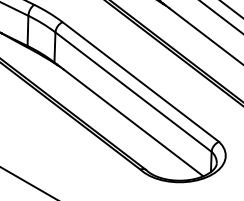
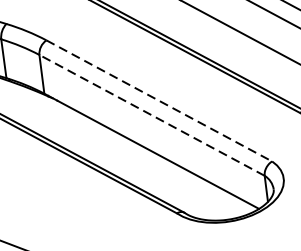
line: (141, 82) -> (160, 101), solid -> dashed
line: (133, 91) -> (151, 114), solid -> dashed

